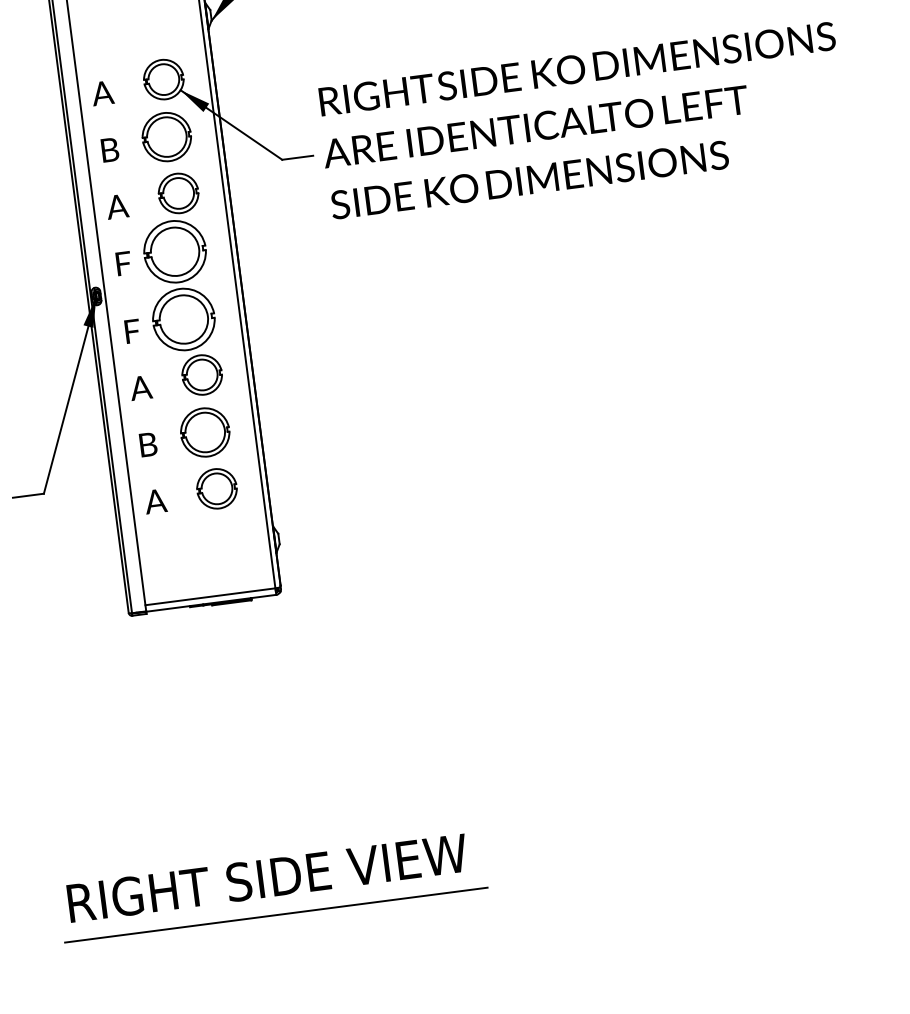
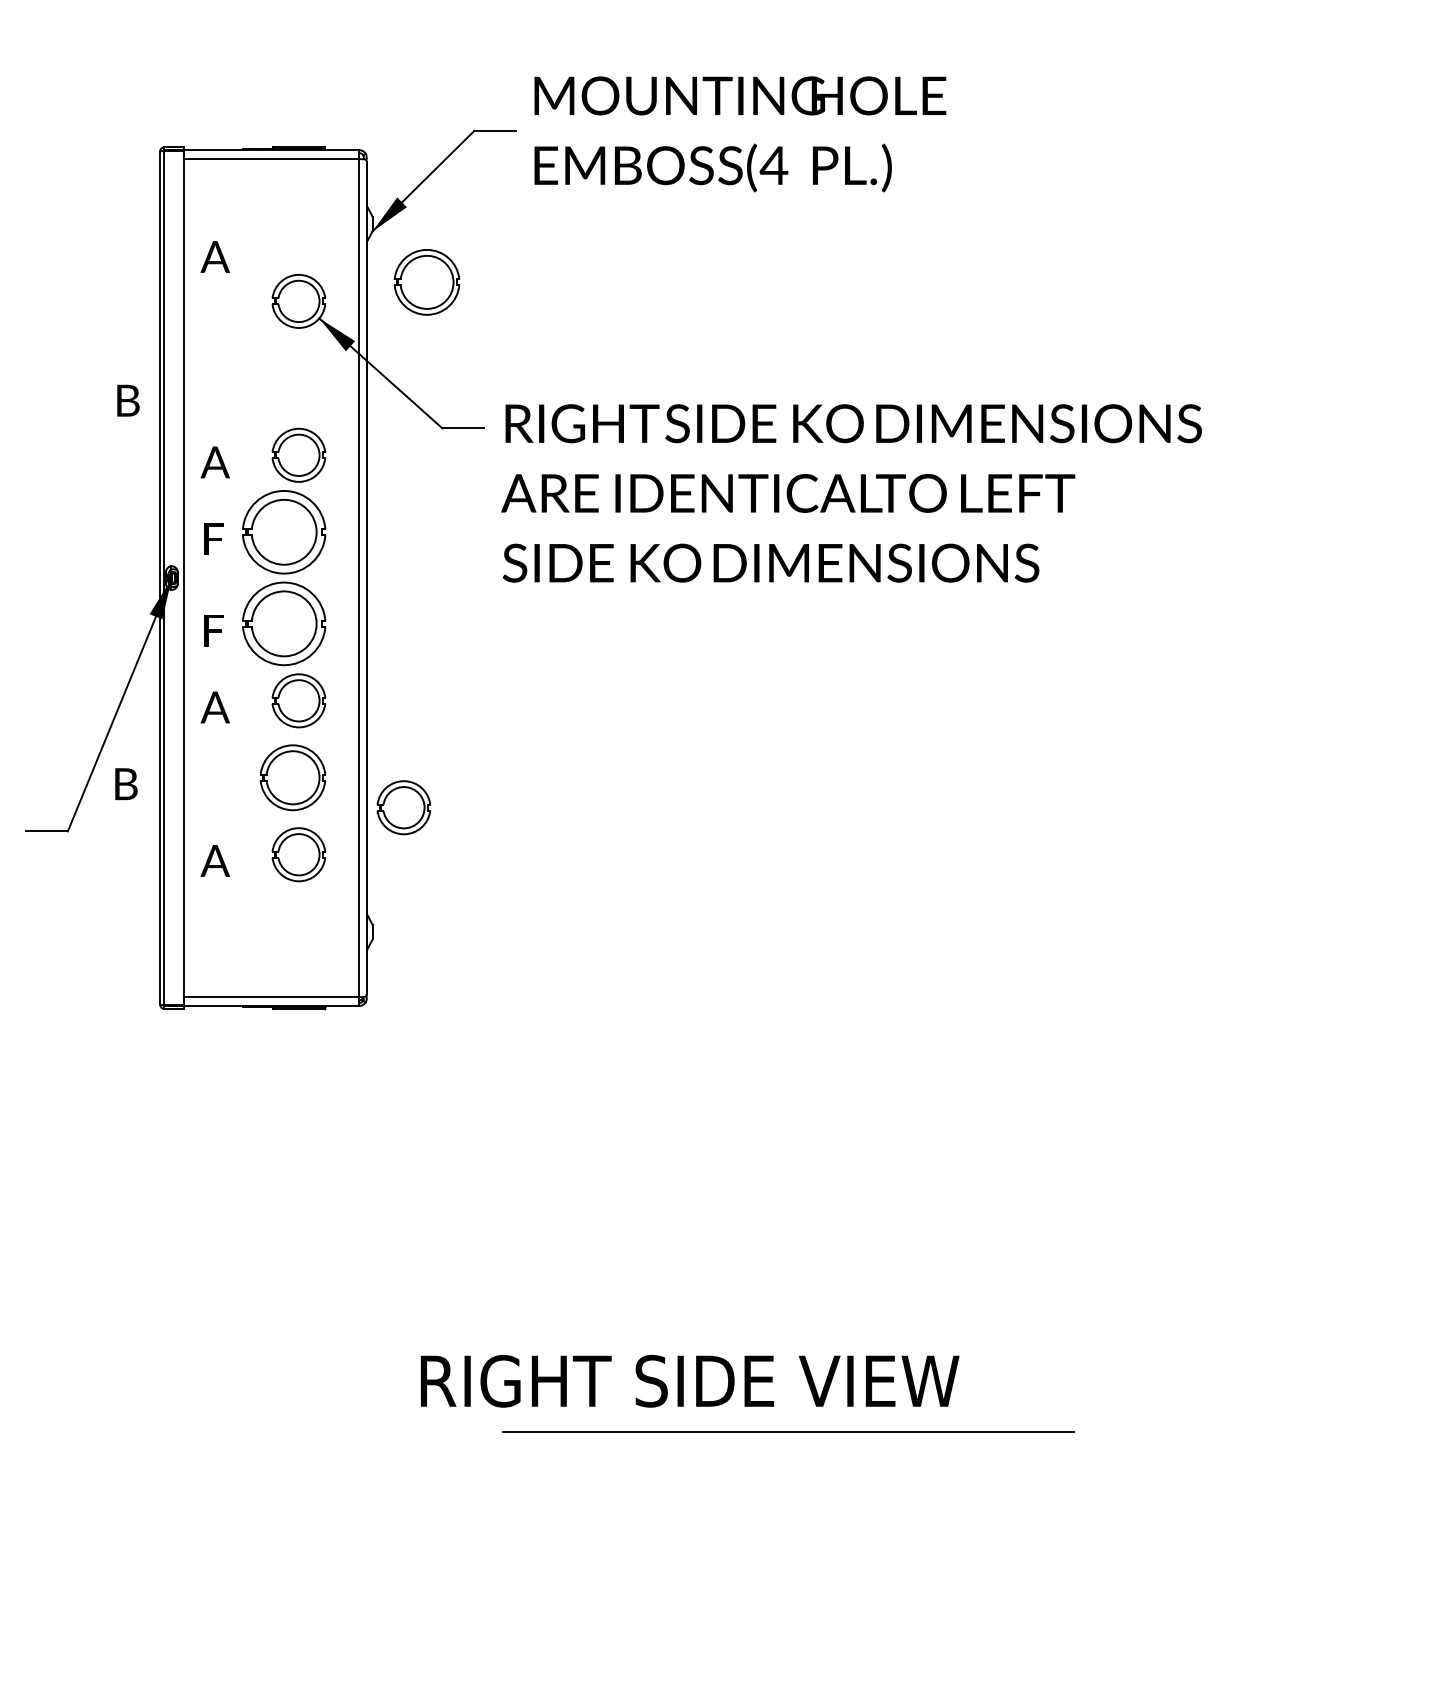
text: (102, 92) -> (214, 256), moved
text: (582, 120) -> (851, 493), moved
part: (166, 137) -> (426, 282), moved
text: (110, 149) -> (128, 400), moved
part: (289, 443) -> (403, 807), added
text: (148, 444) -> (126, 784), moved
text: (267, 877) -> (689, 1380), moved
line: (276, 914) -> (788, 1431), moved

